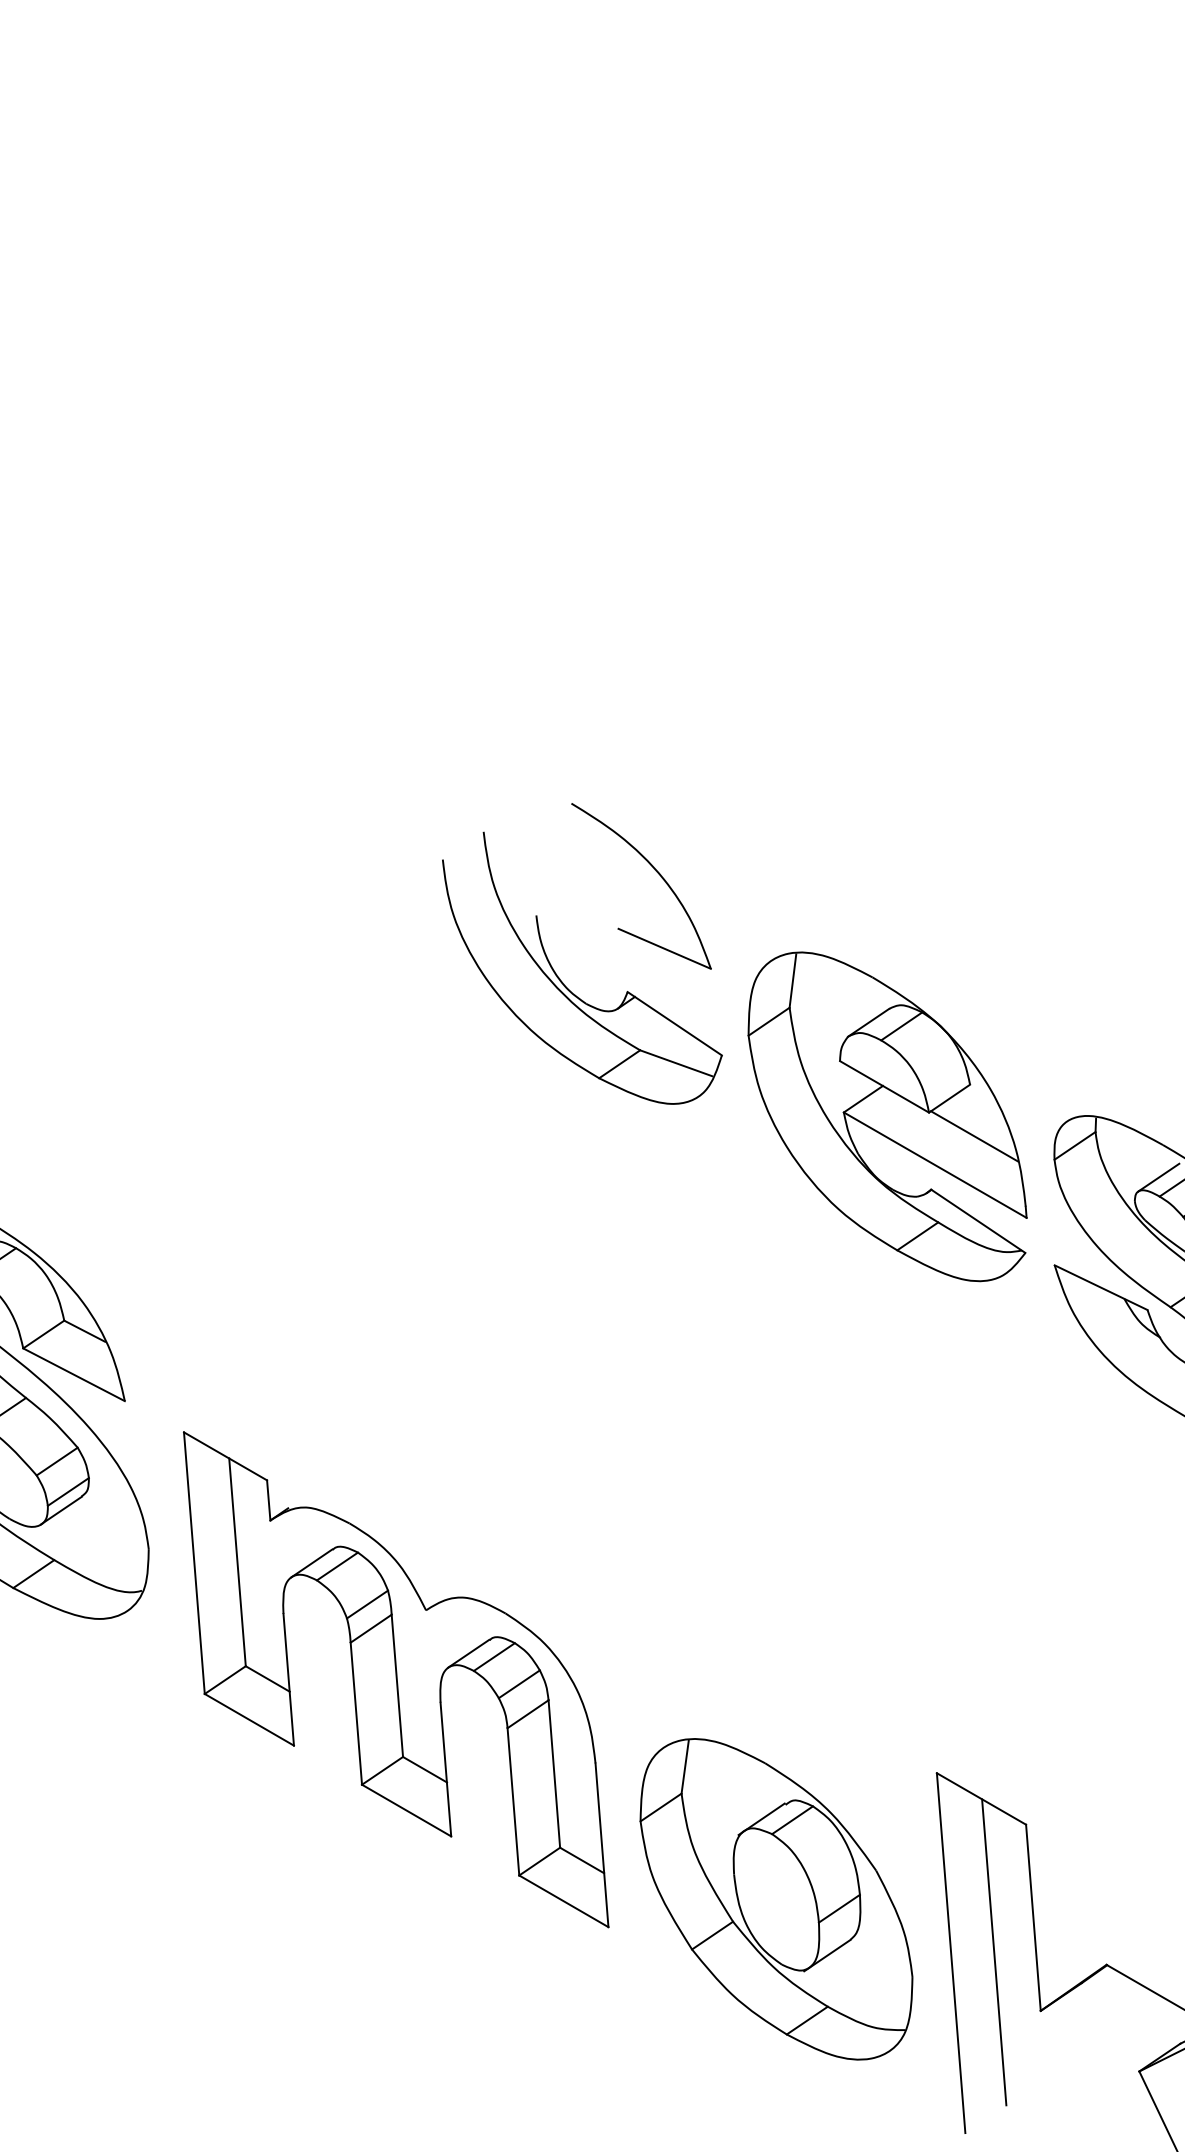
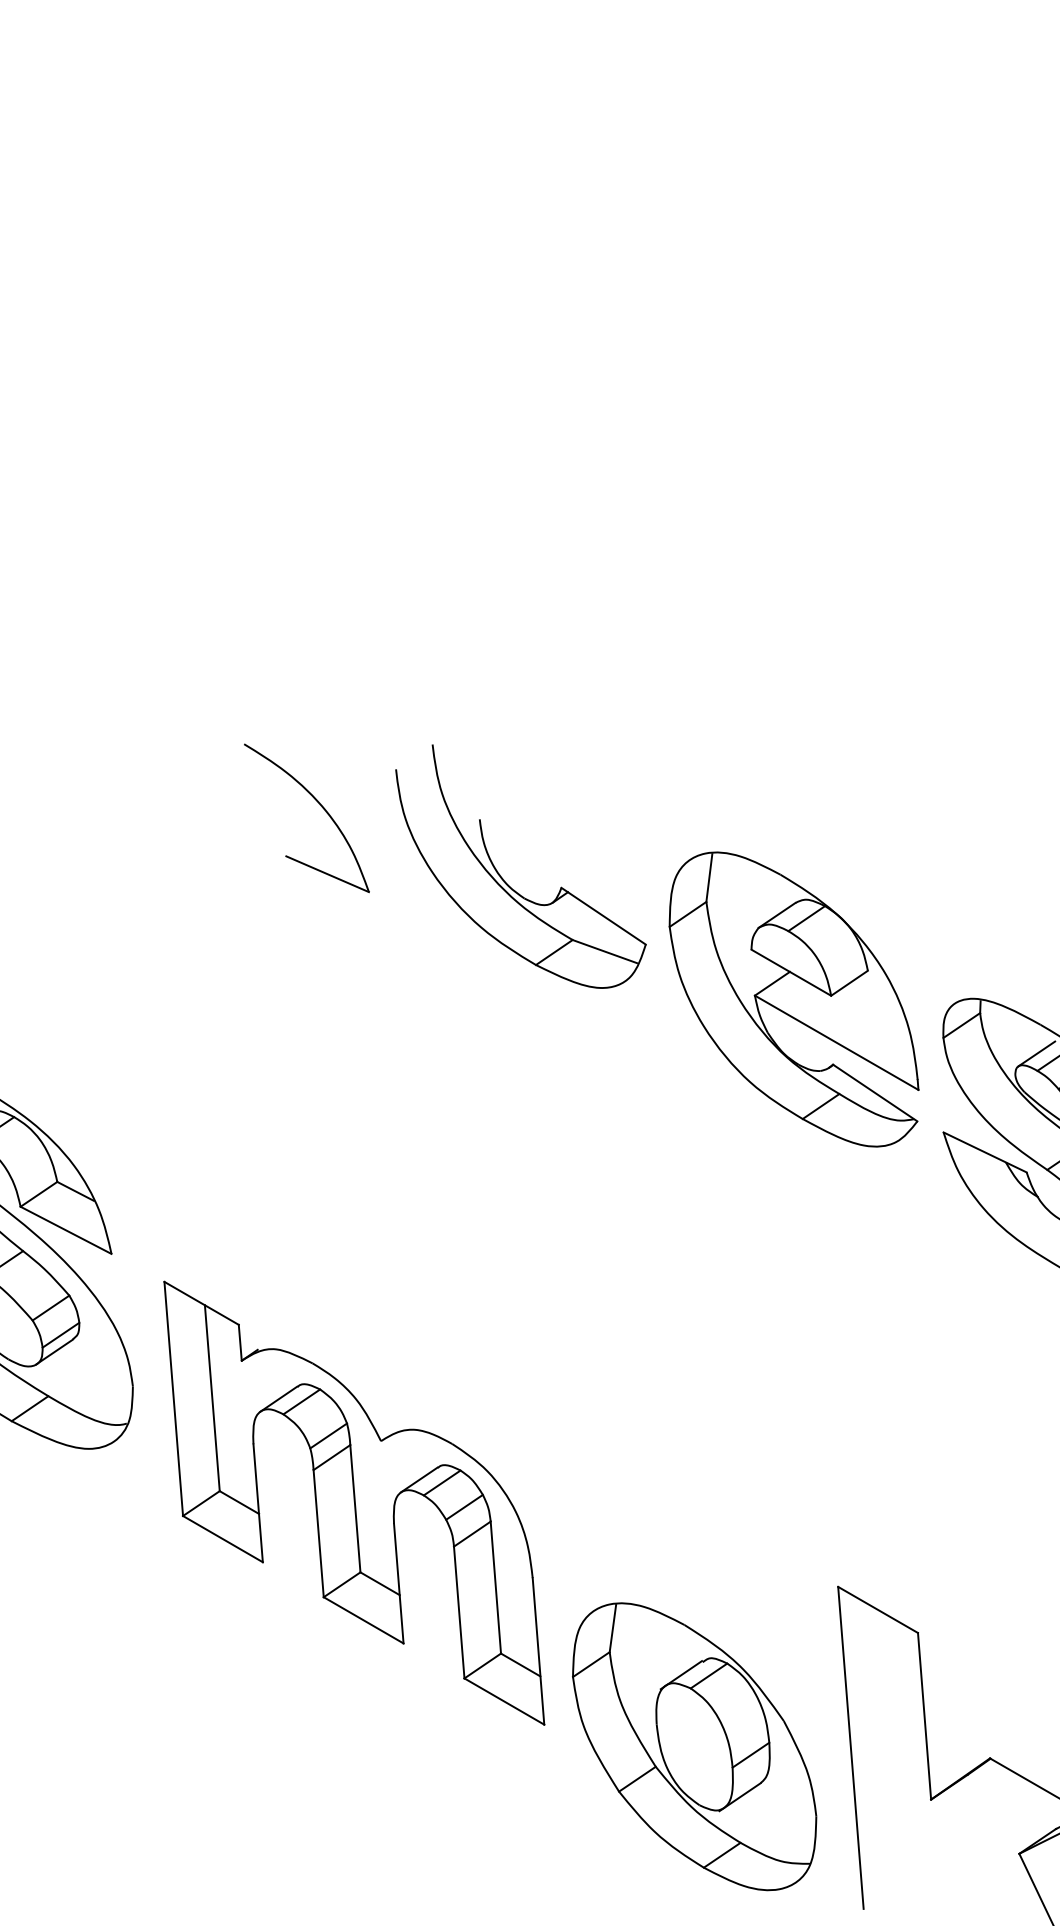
part: (657, 874) -> (321, 807), moved
line: (974, 1135) -> (871, 1016), removed
part: (776, 1899) -> (694, 1746), moved
line: (994, 1952) -> (889, 1747), removed

